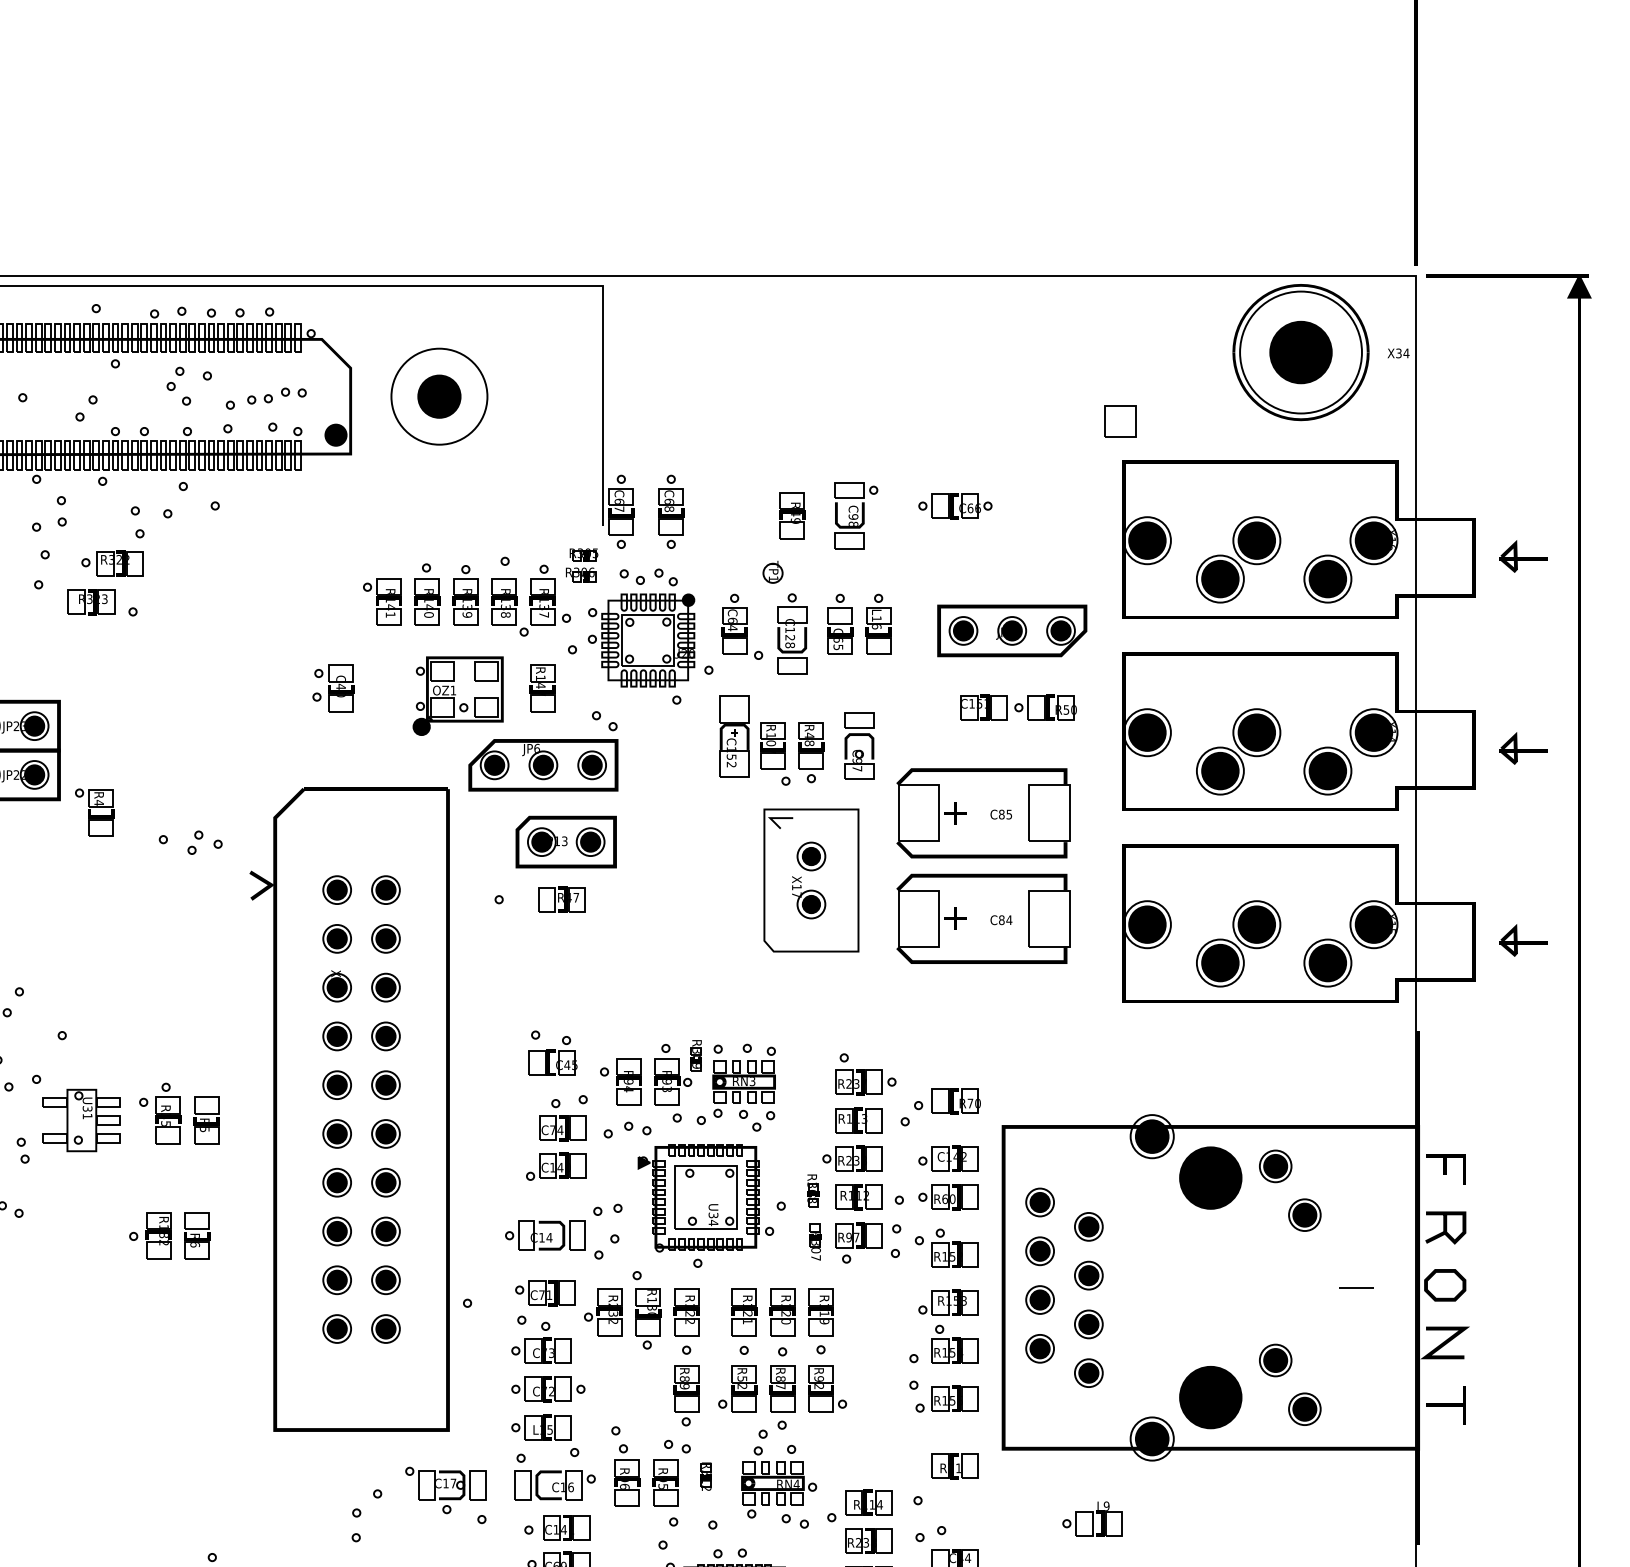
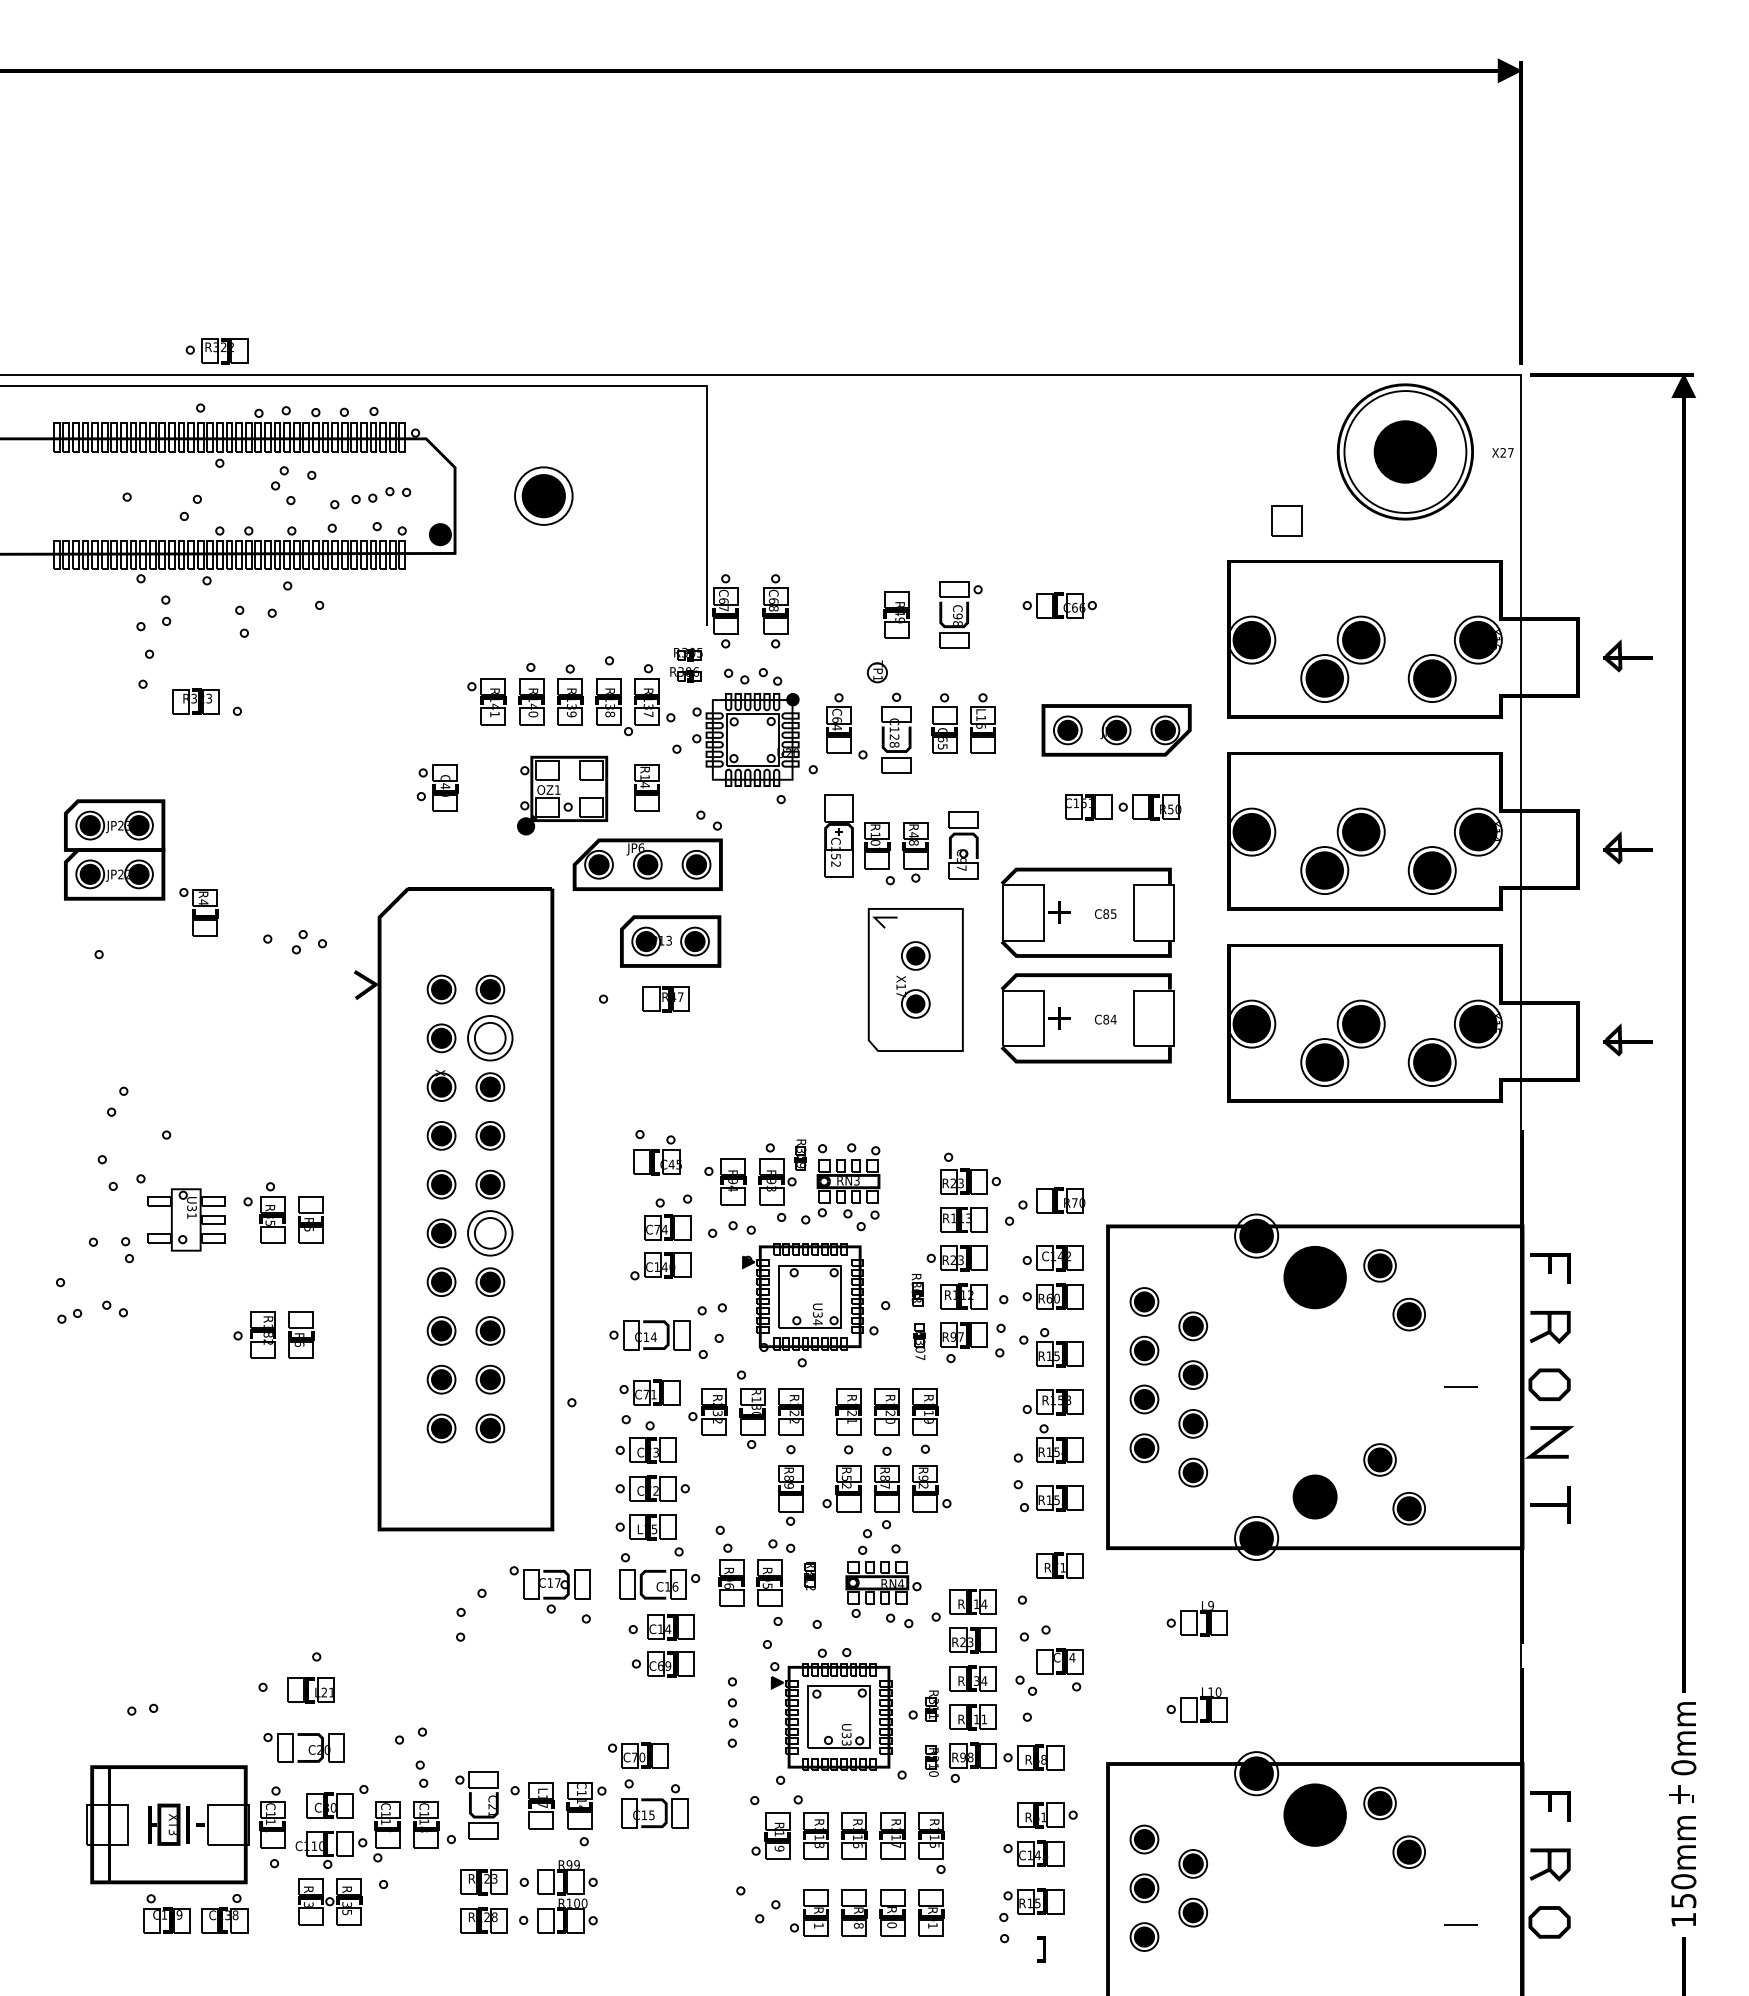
text: (1402, 353) -> (1506, 452), X34 -> X27
circle: (439, 397) -> (543, 496), size x0.6
part: (1120, 421) -> (1286, 520), moved
part: (112, 564) -> (216, 351), moved
part: (386, 939) -> (490, 1038), size x1.6
part: (386, 1134) -> (490, 1233), size x1.6
part: (1210, 1397) -> (1314, 1496), size x0.7

